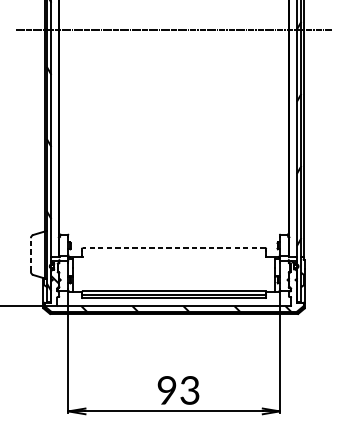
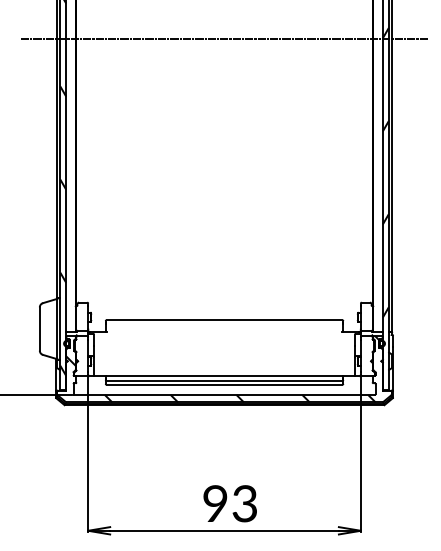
line: (174, 248) -> (224, 320), dashed -> solid
line: (30, 255) -> (39, 329), dashed -> solid

